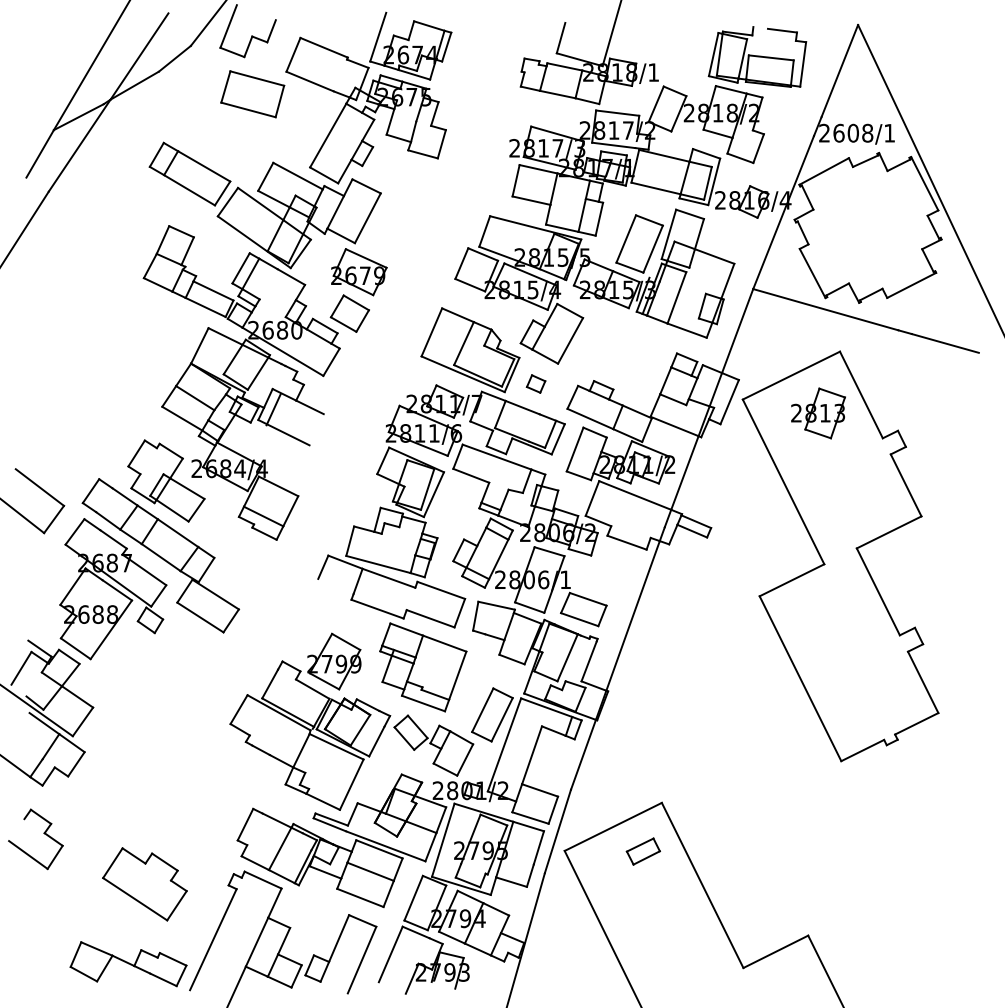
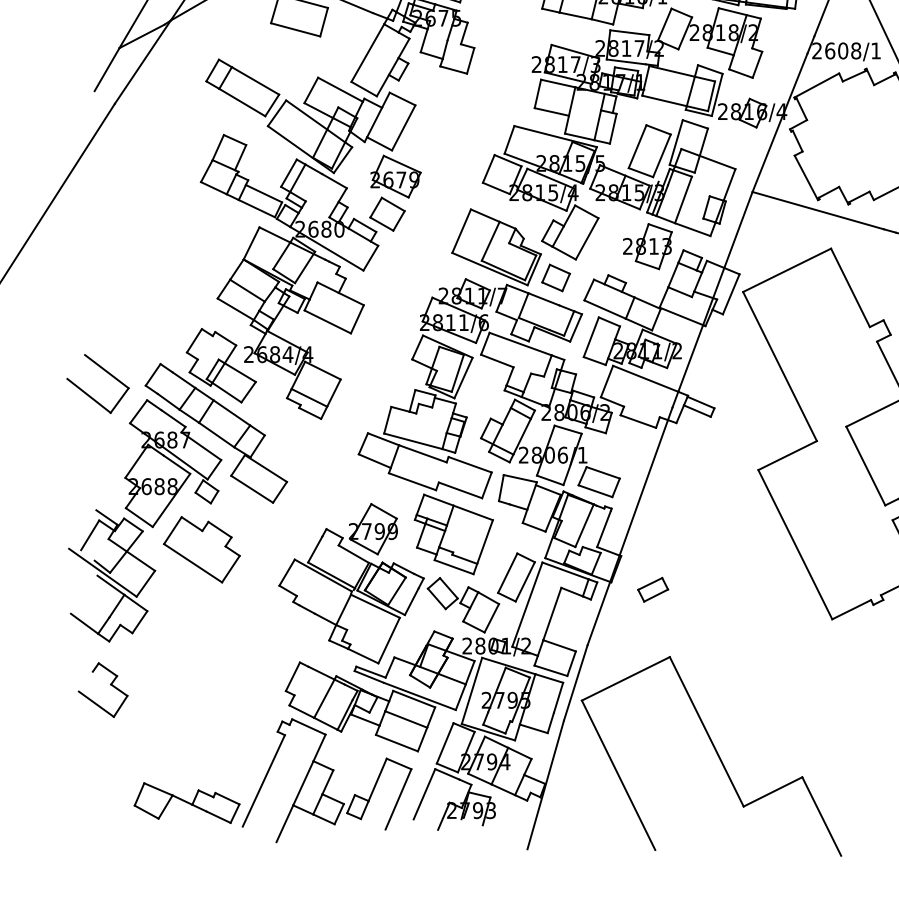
part: (535, 383) -> (555, 277), size x1.67
line: (273, 409) -> (357, 319), moved
part: (818, 413) -> (647, 246), moved
line: (335, 585) -> (374, 460), added
part: (642, 851) -> (652, 589), moved
part: (144, 884) -> (201, 549), moved

